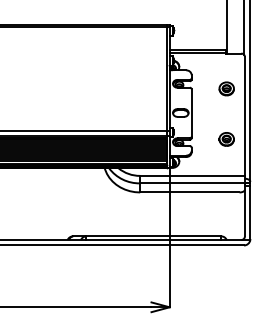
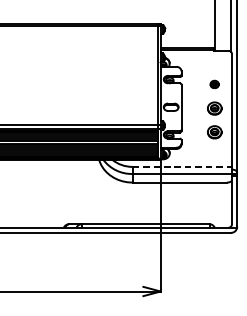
part: (226, 88) -> (214, 84), size x0.6
part: (226, 114) -> (214, 108), added
line: (193, 175) -> (183, 166), solid -> dashed

